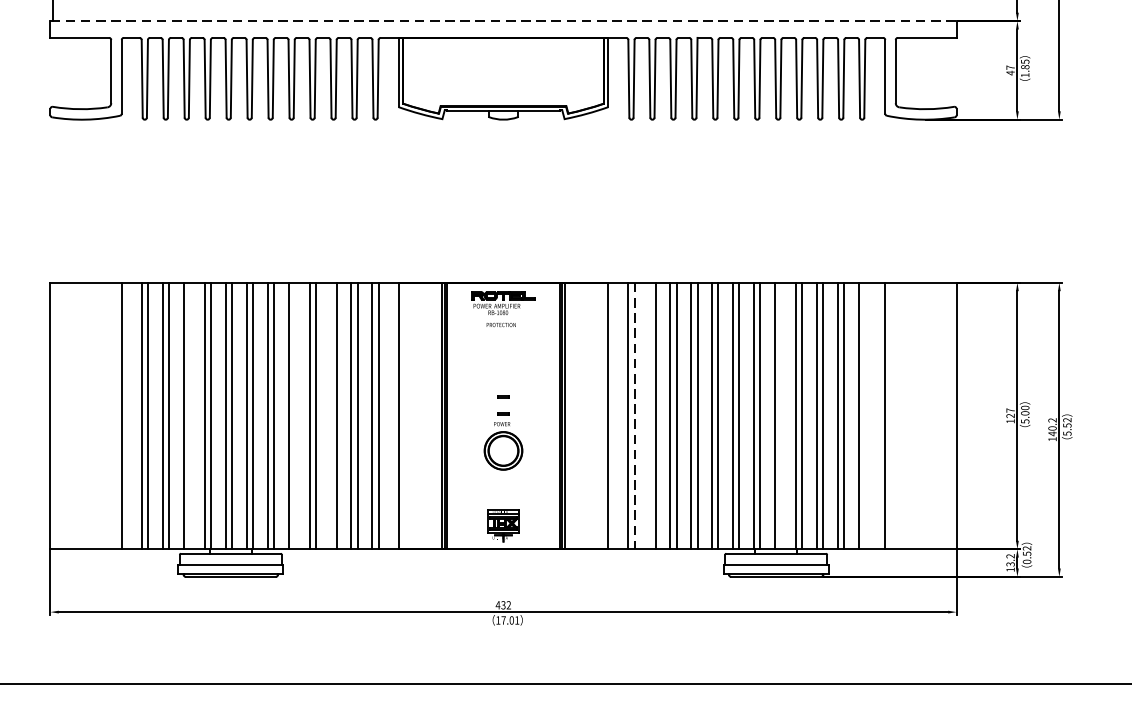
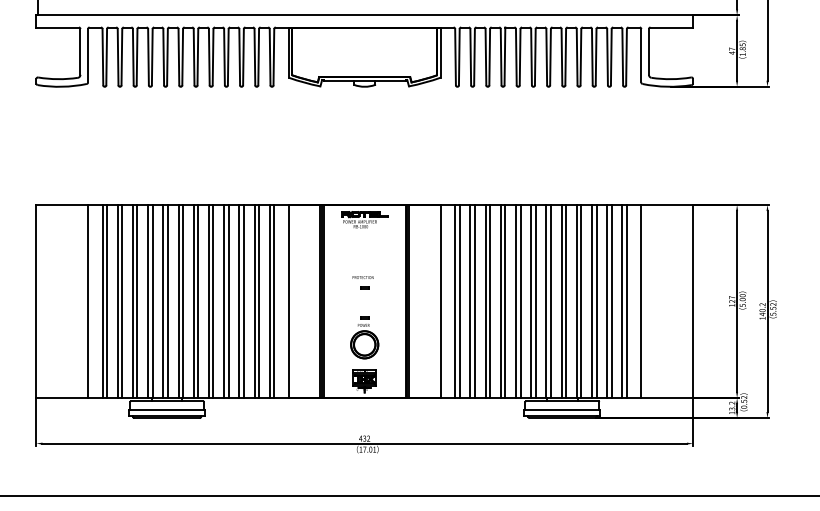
line: (504, 21) -> (365, 15), dashed -> solid
text: (500, 324) -> (362, 277), moved
line: (189, 415) -> (137, 301), added
line: (294, 415) -> (213, 301), added
line: (330, 415) -> (239, 301), added
line: (634, 415) -> (459, 301), dashed -> solid
line: (649, 415) -> (470, 301), added
line: (781, 415) -> (566, 301), added
line: (864, 415) -> (626, 301), added
part: (503, 440) -> (364, 337), moved

